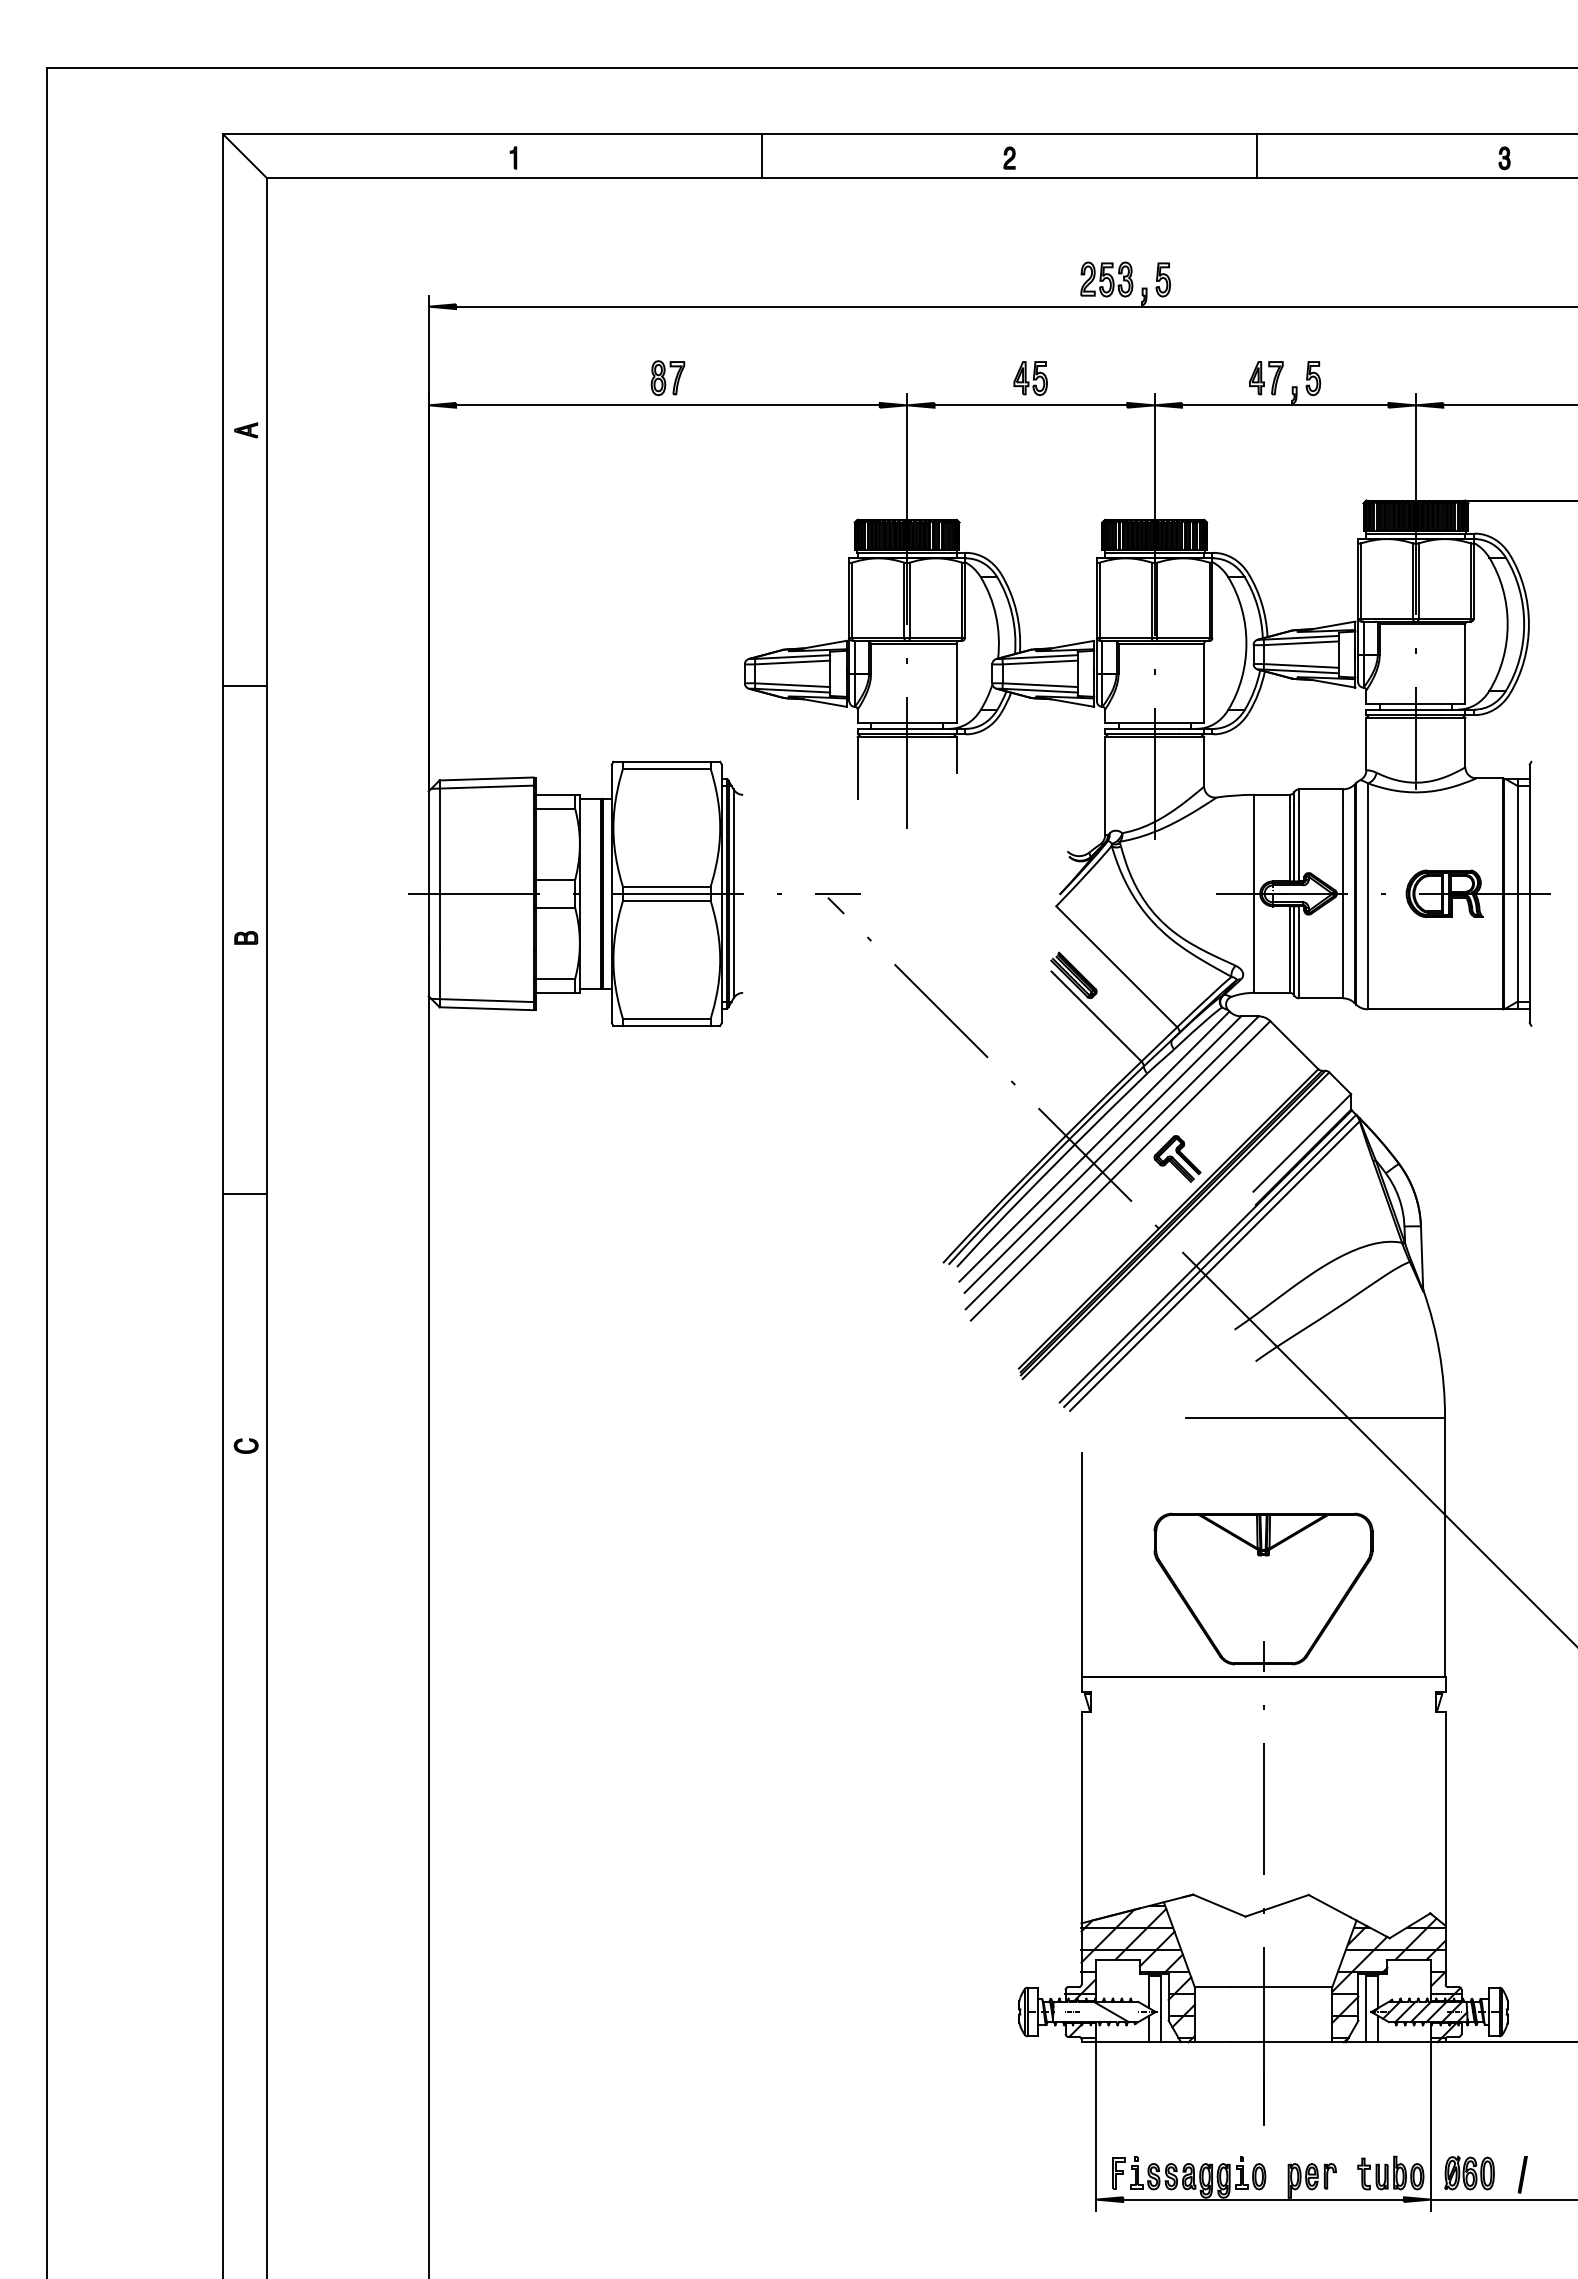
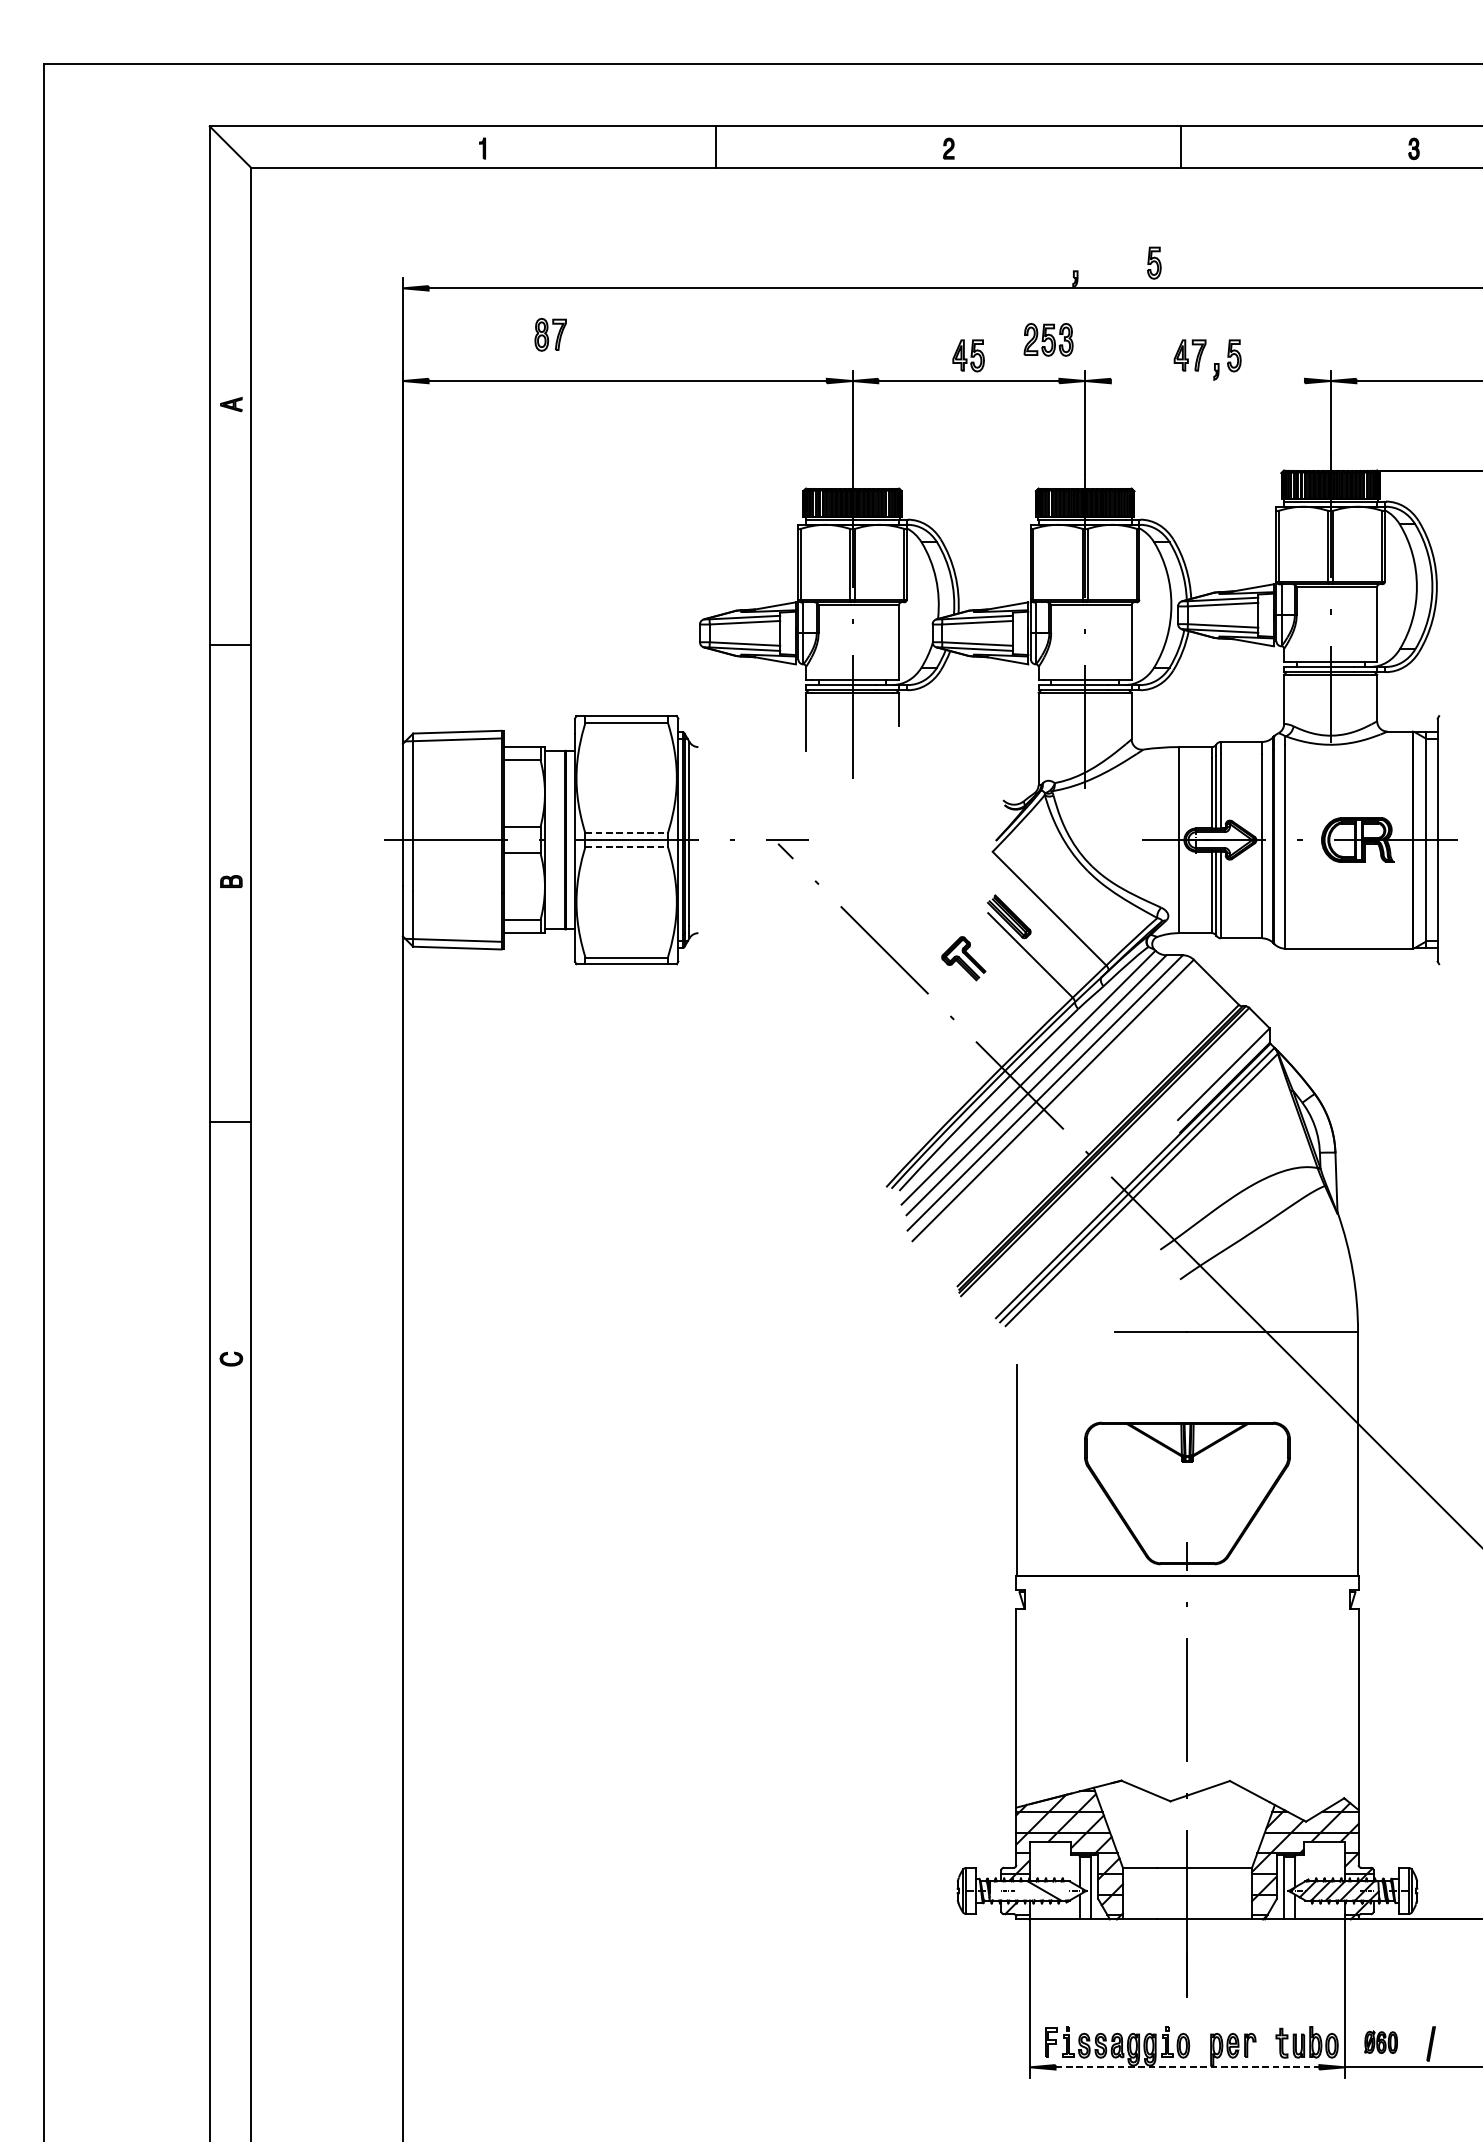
part: (1106, 279) -> (1048, 339), moved
part: (1162, 279) -> (1153, 262), moved
part: (667, 378) -> (550, 335), moved
line: (1285, 405) -> (1208, 381), removed
line: (666, 886) -> (626, 833), solid -> dashed
line: (666, 900) -> (626, 846), solid -> dashed
part: (1177, 1158) -> (963, 958), moved
part: (1469, 2172) -> (1381, 2041), size x0.7
line: (1264, 2199) -> (1188, 2067), solid -> dashed

